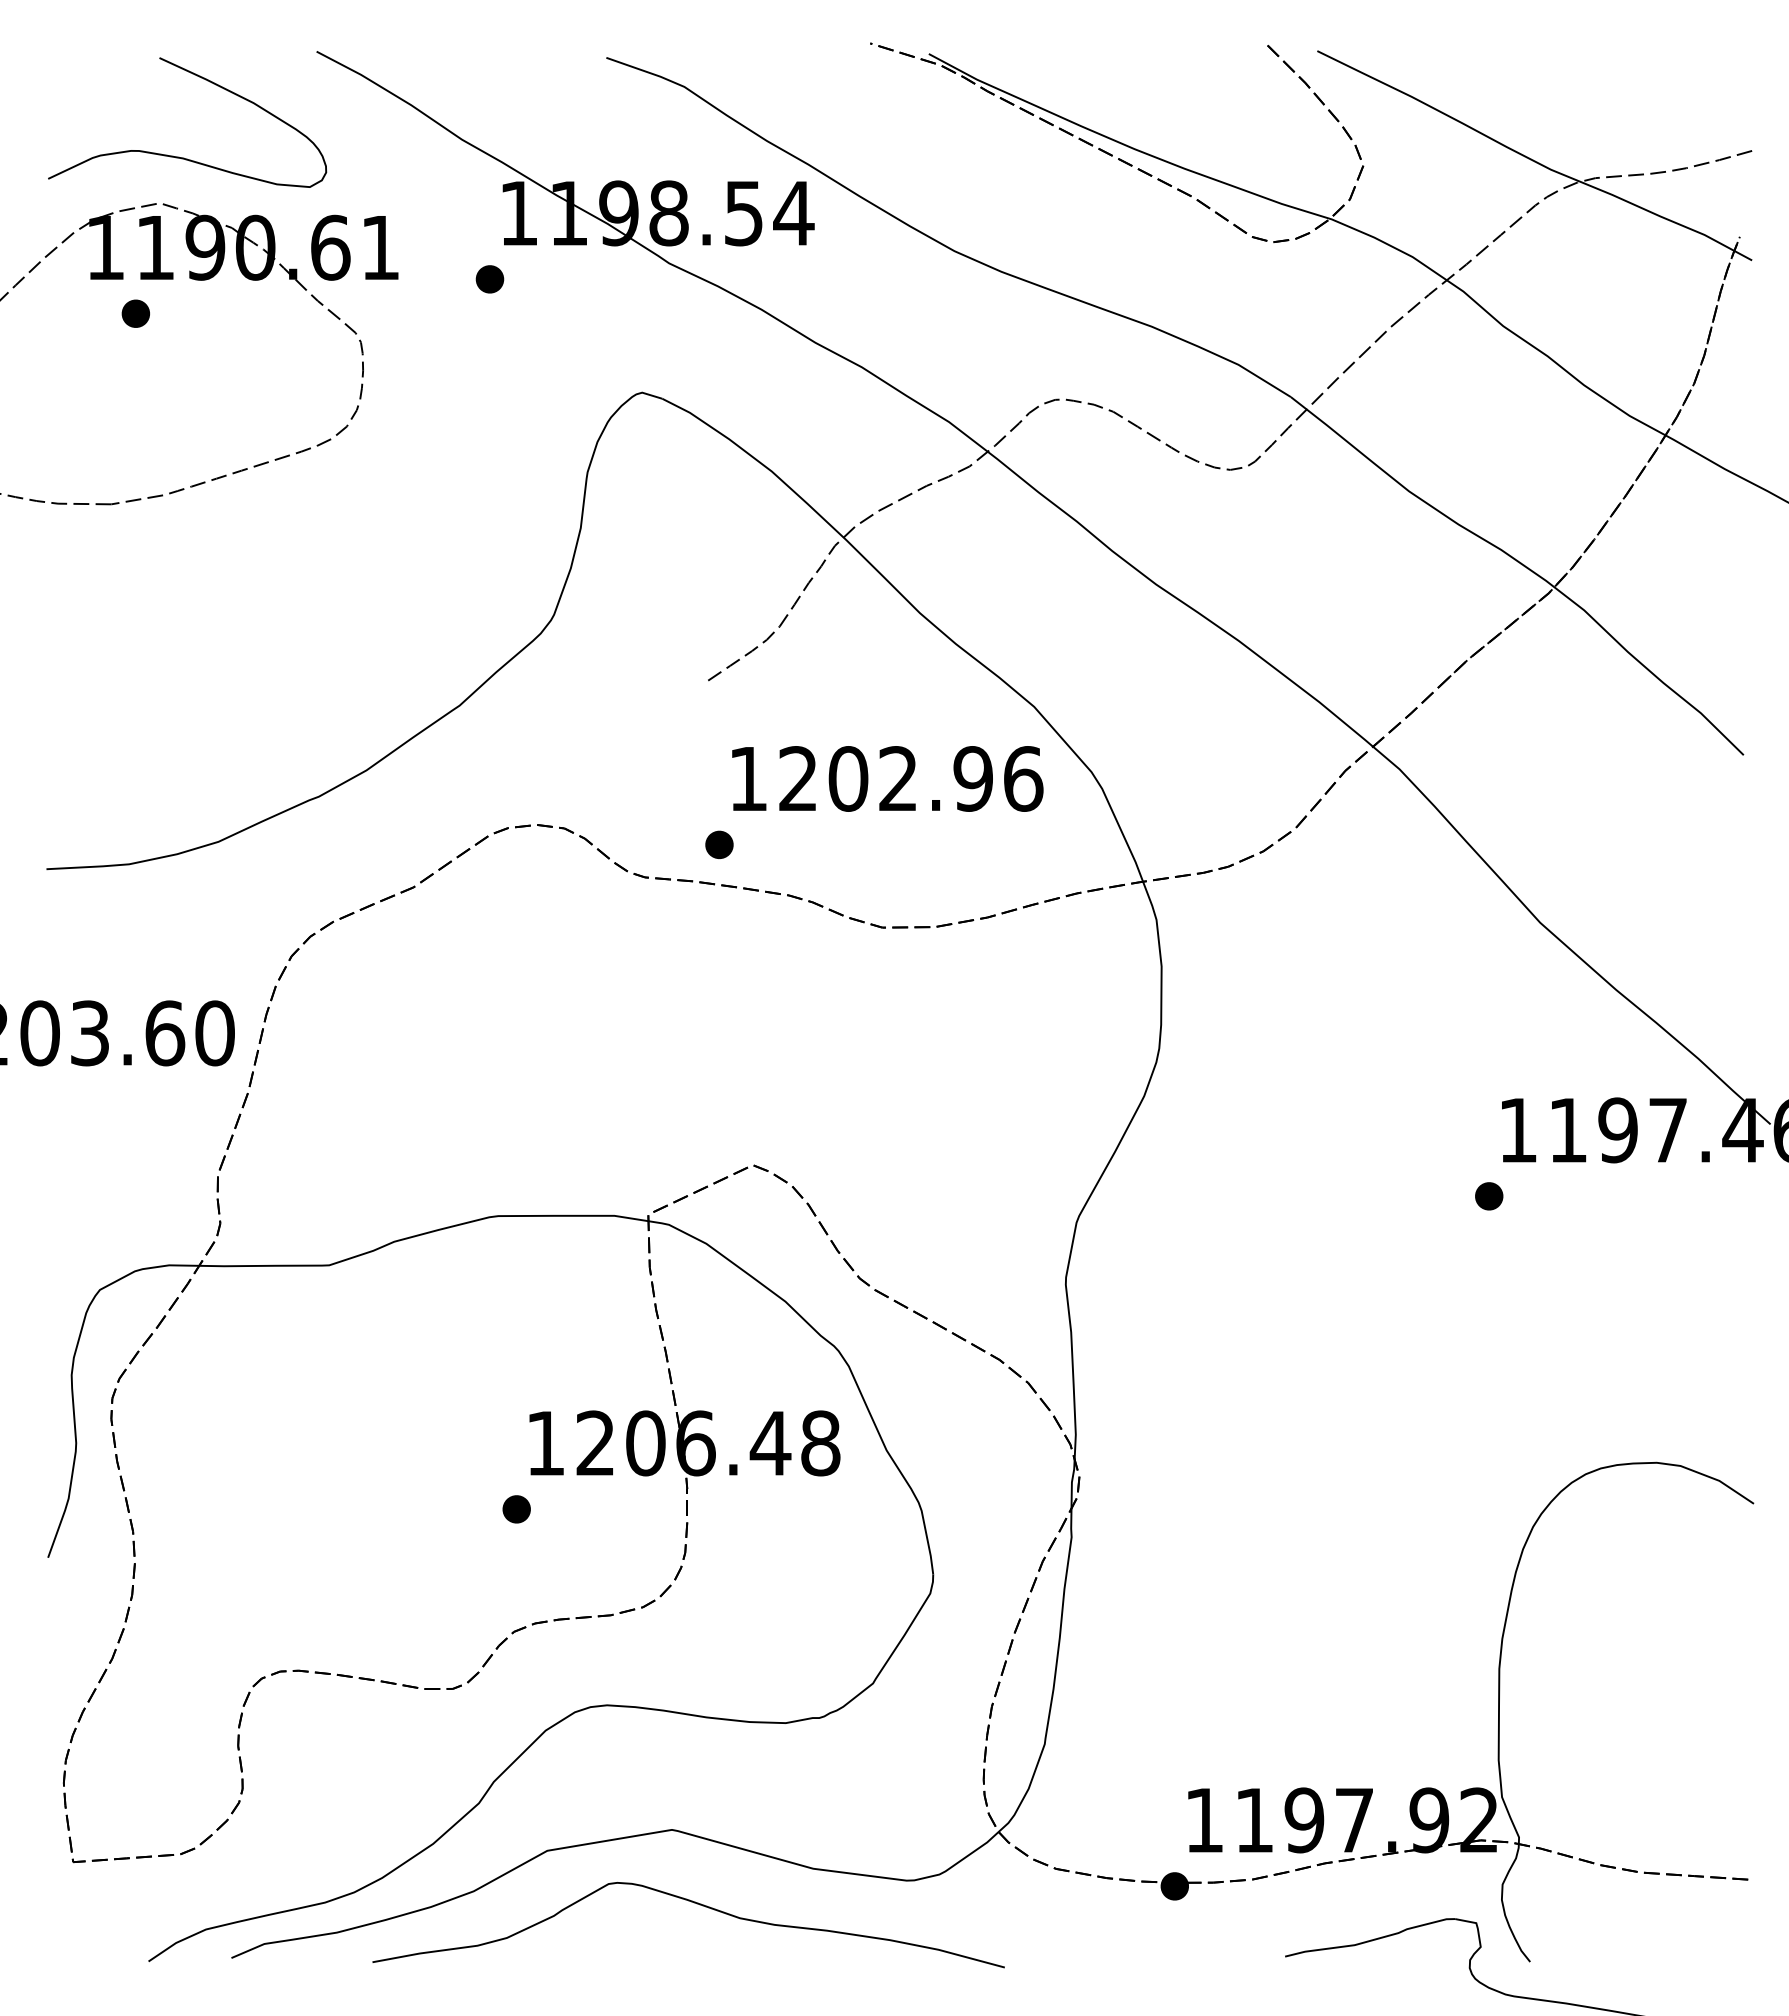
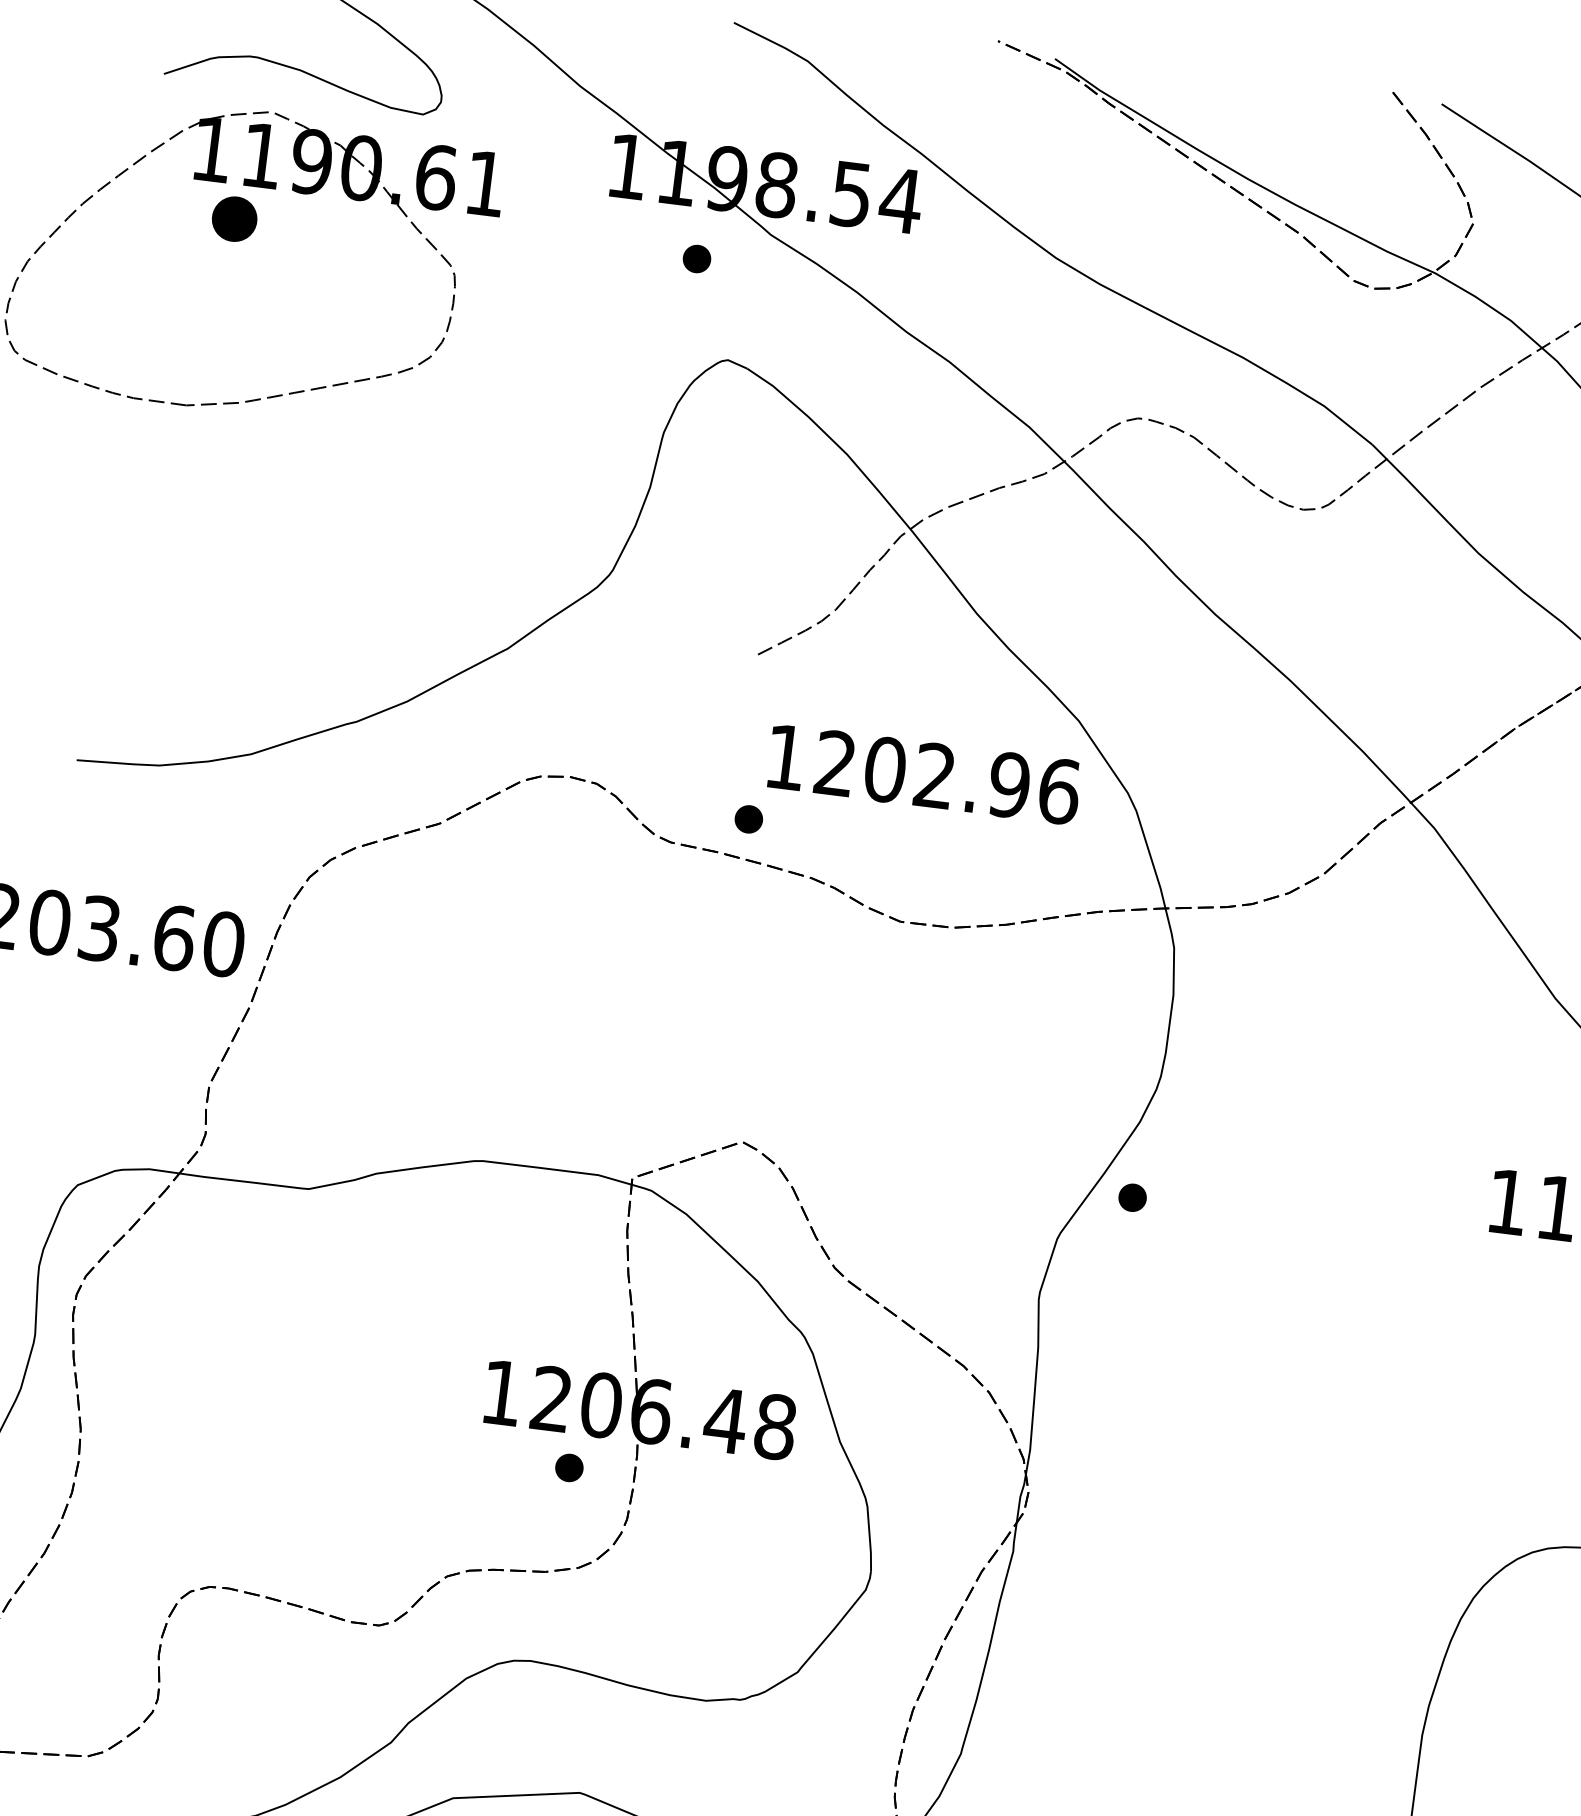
part: (489, 279) -> (696, 259), moved
part: (135, 313) -> (234, 218), size x1.6
part: (1489, 1196) -> (1132, 1197), moved
part: (516, 1509) -> (569, 1468), moved

